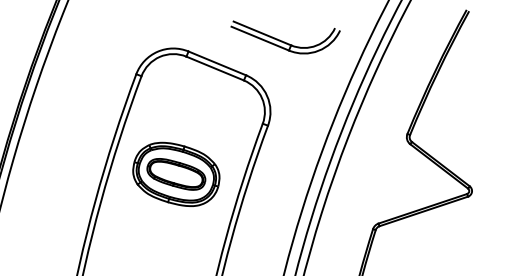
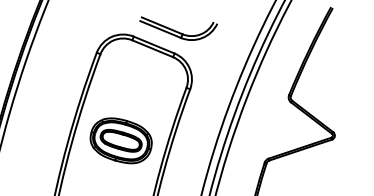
part: (285, 37) -> (178, 28), moved
part: (175, 173) -> (120, 140), moved

